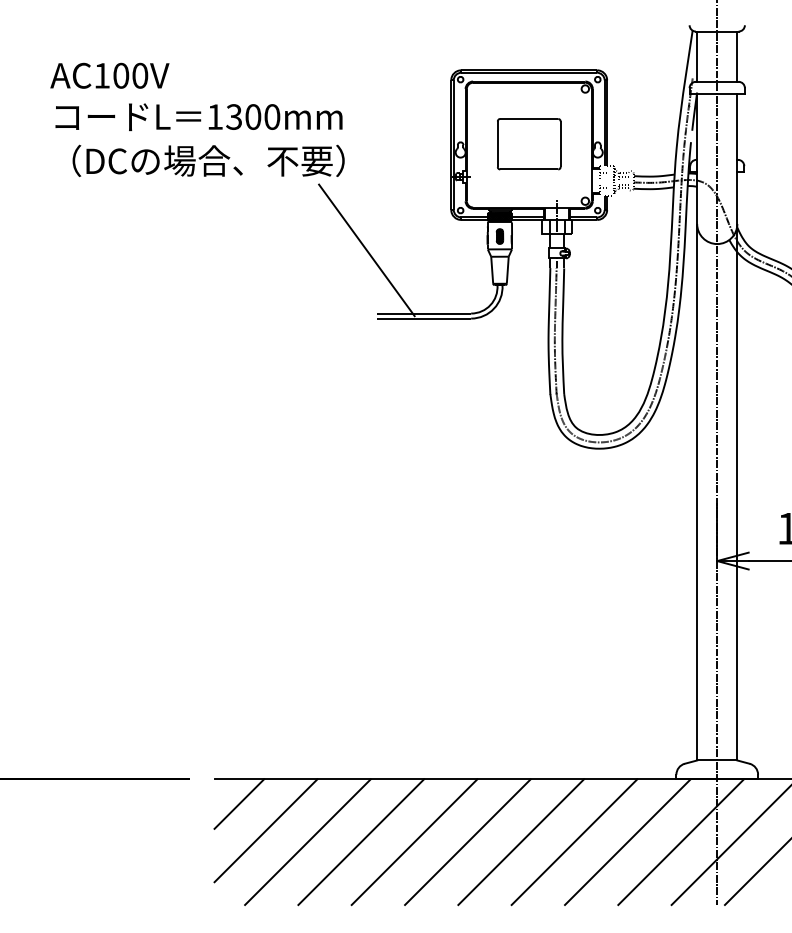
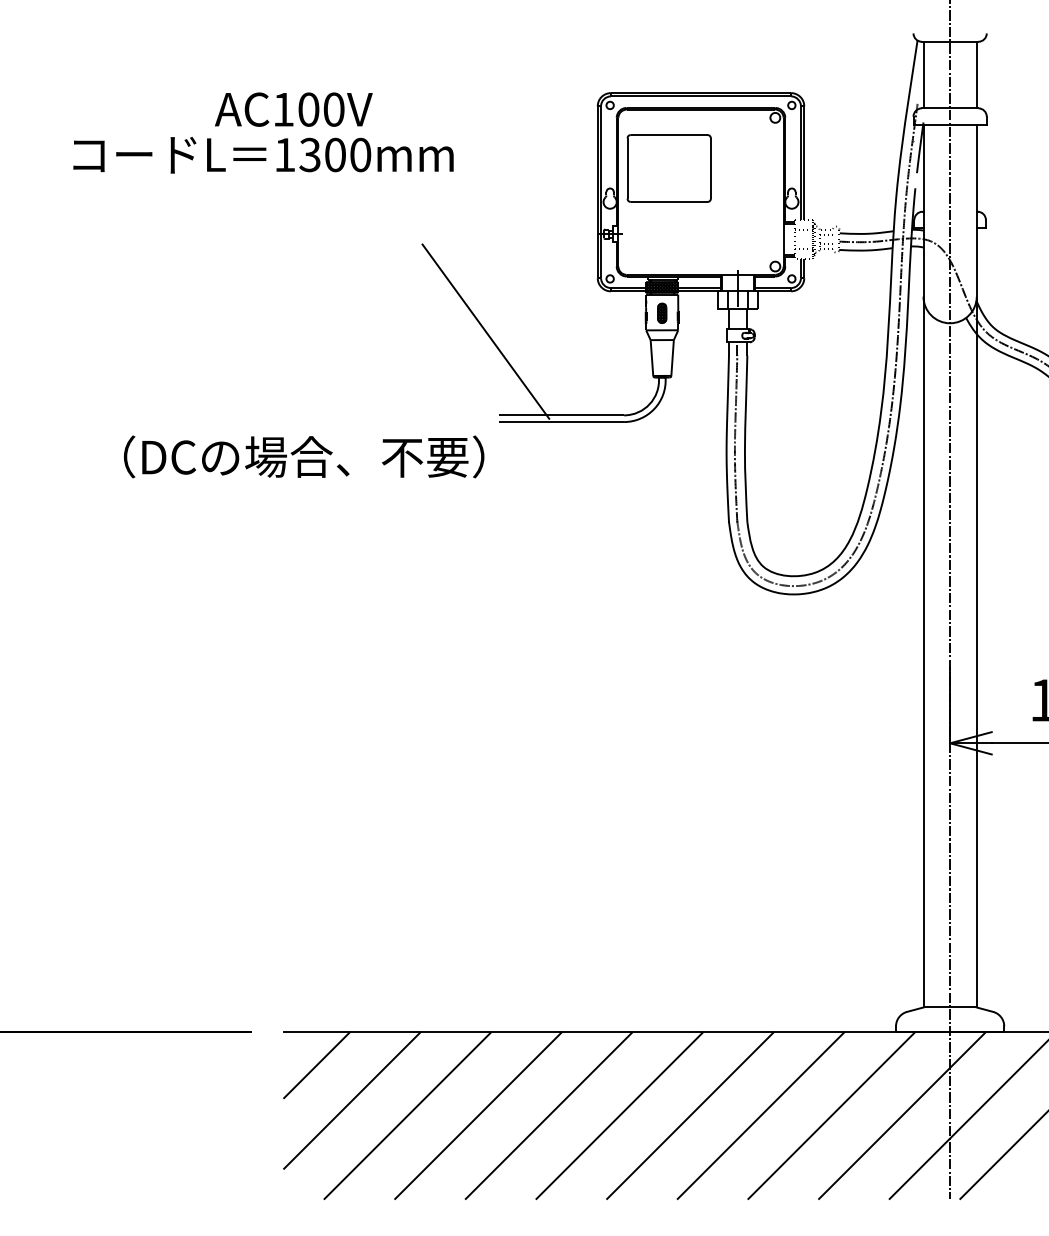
text: (109, 75) -> (293, 109), moved
part: (529, 144) -> (669, 168), moved
text: (208, 160) -> (303, 456), moved

